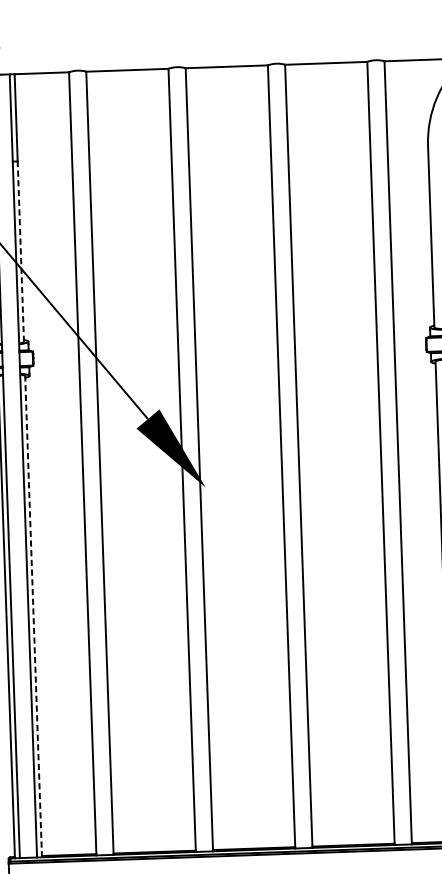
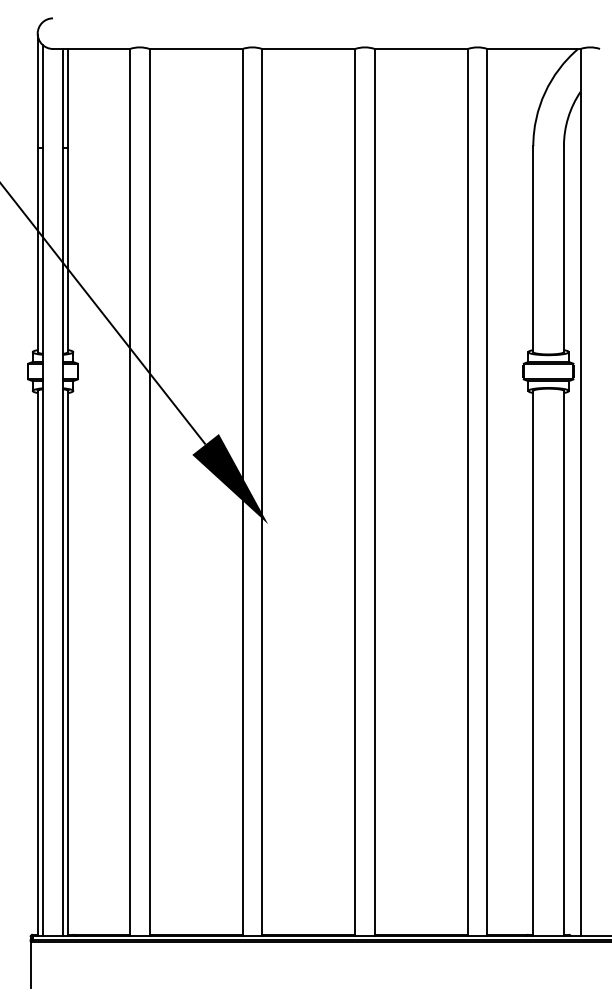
line: (20, 251) -> (68, 249), dashed -> solid
line: (33, 616) -> (68, 663), dashed -> solid

